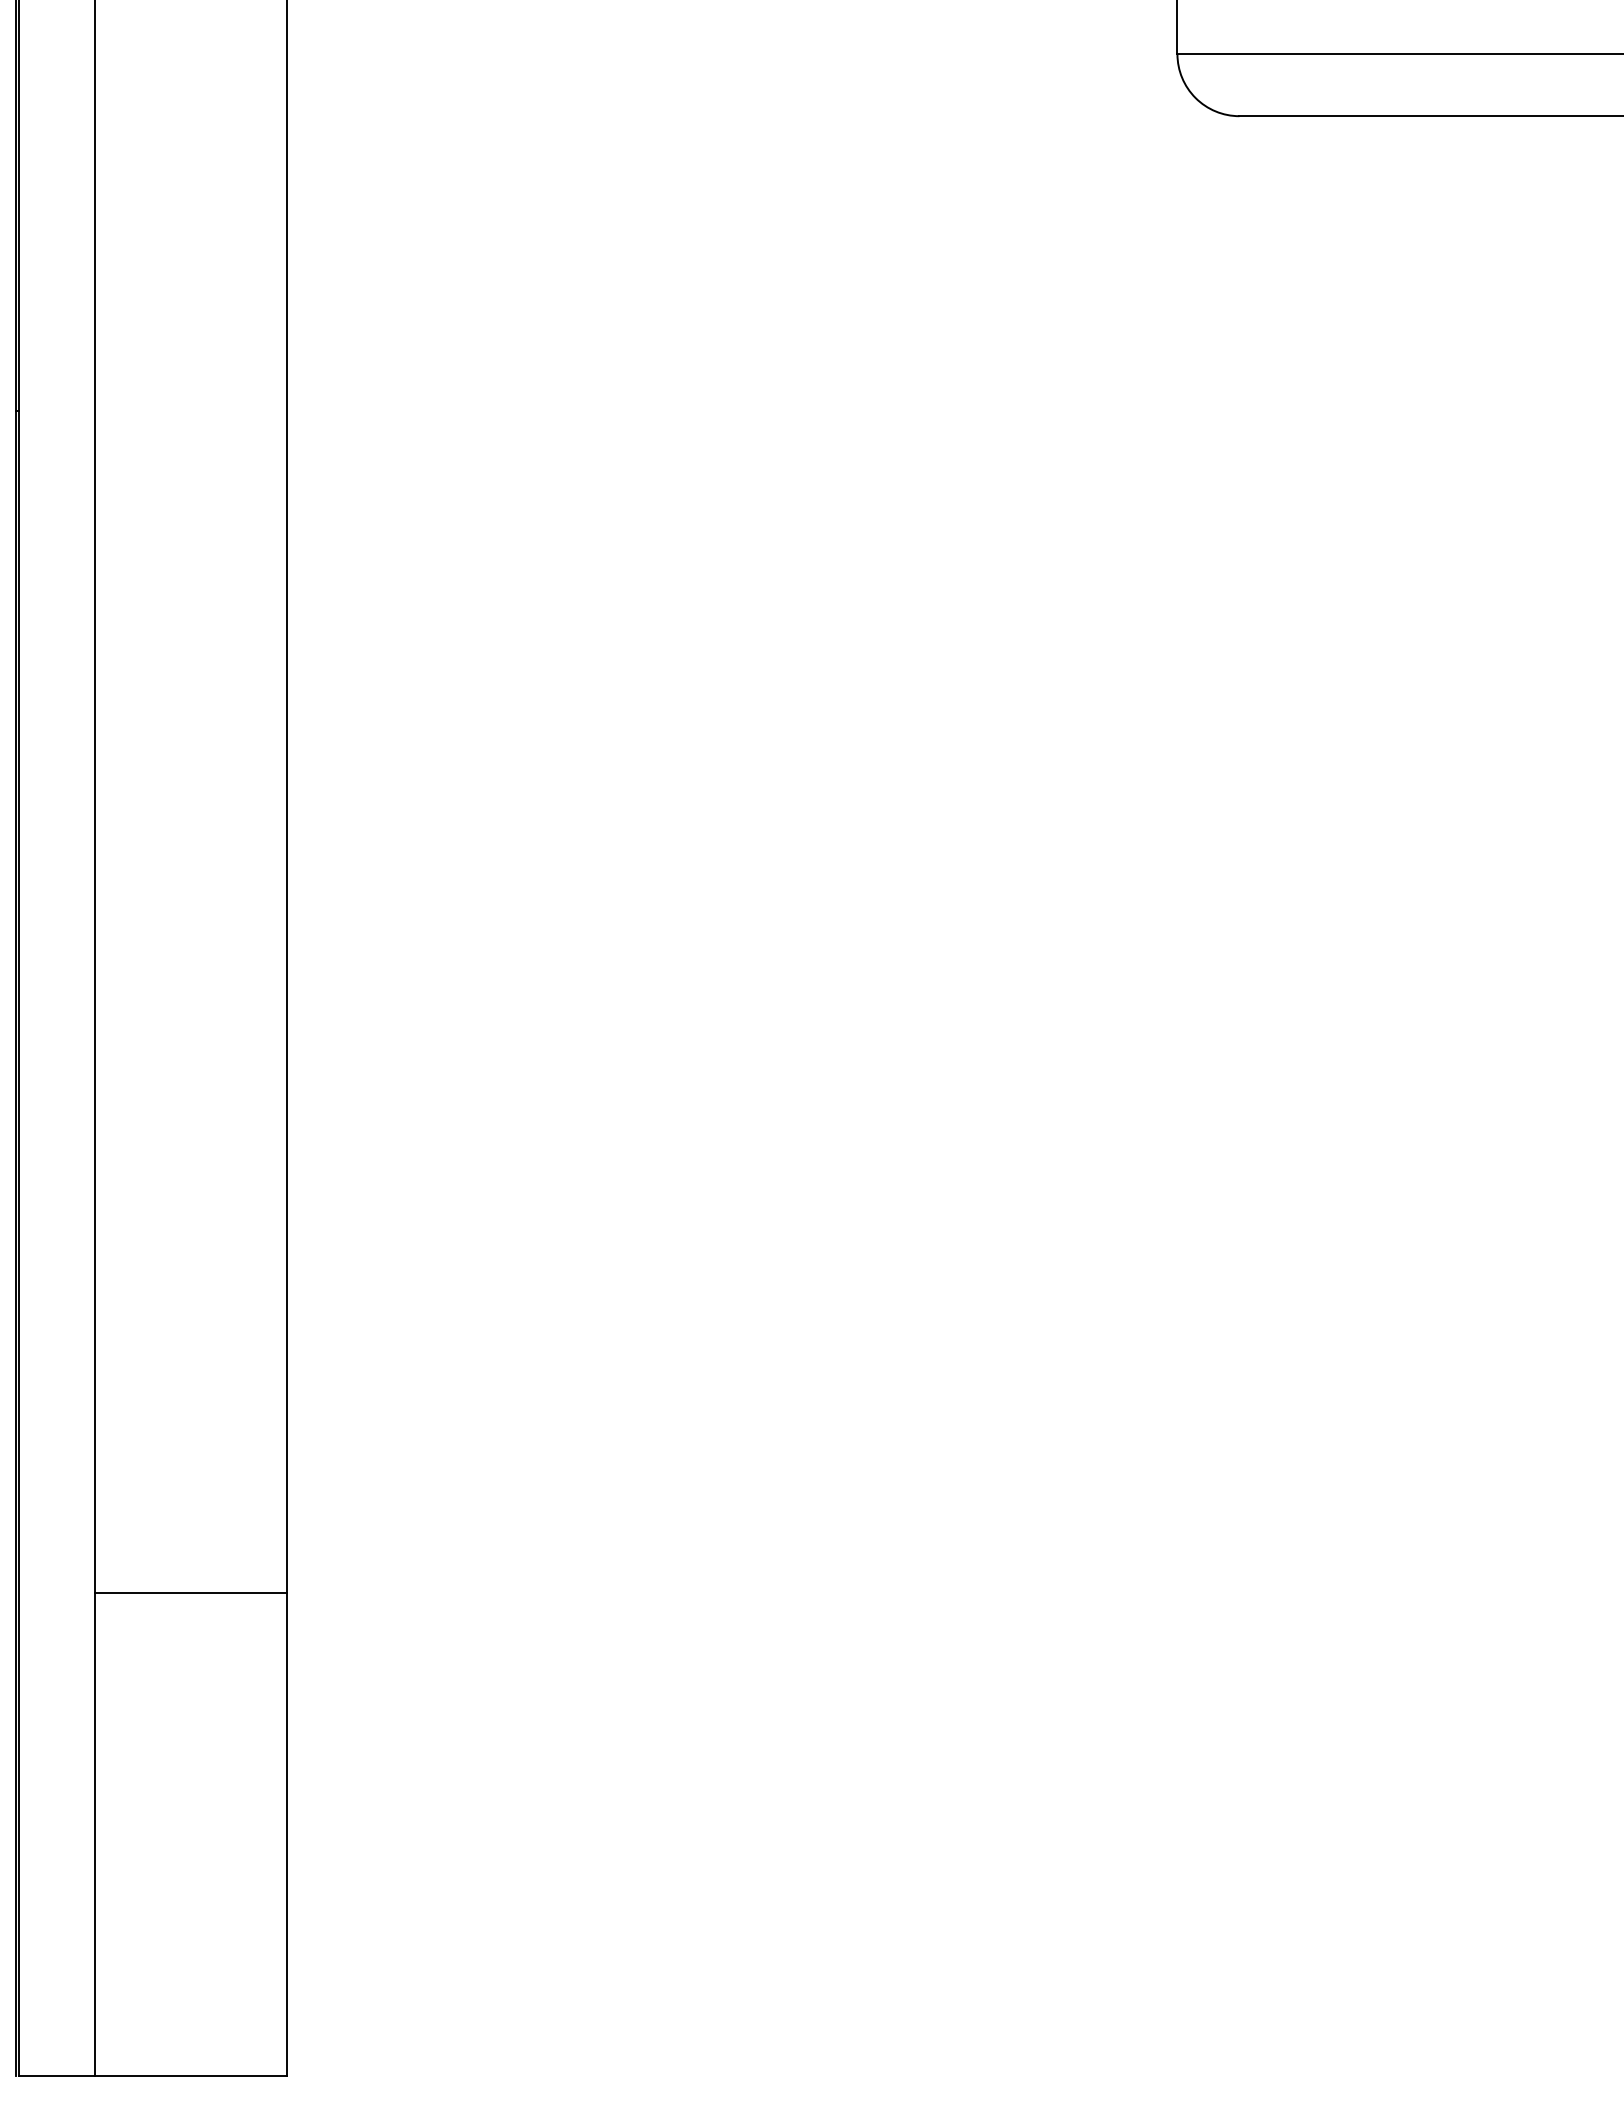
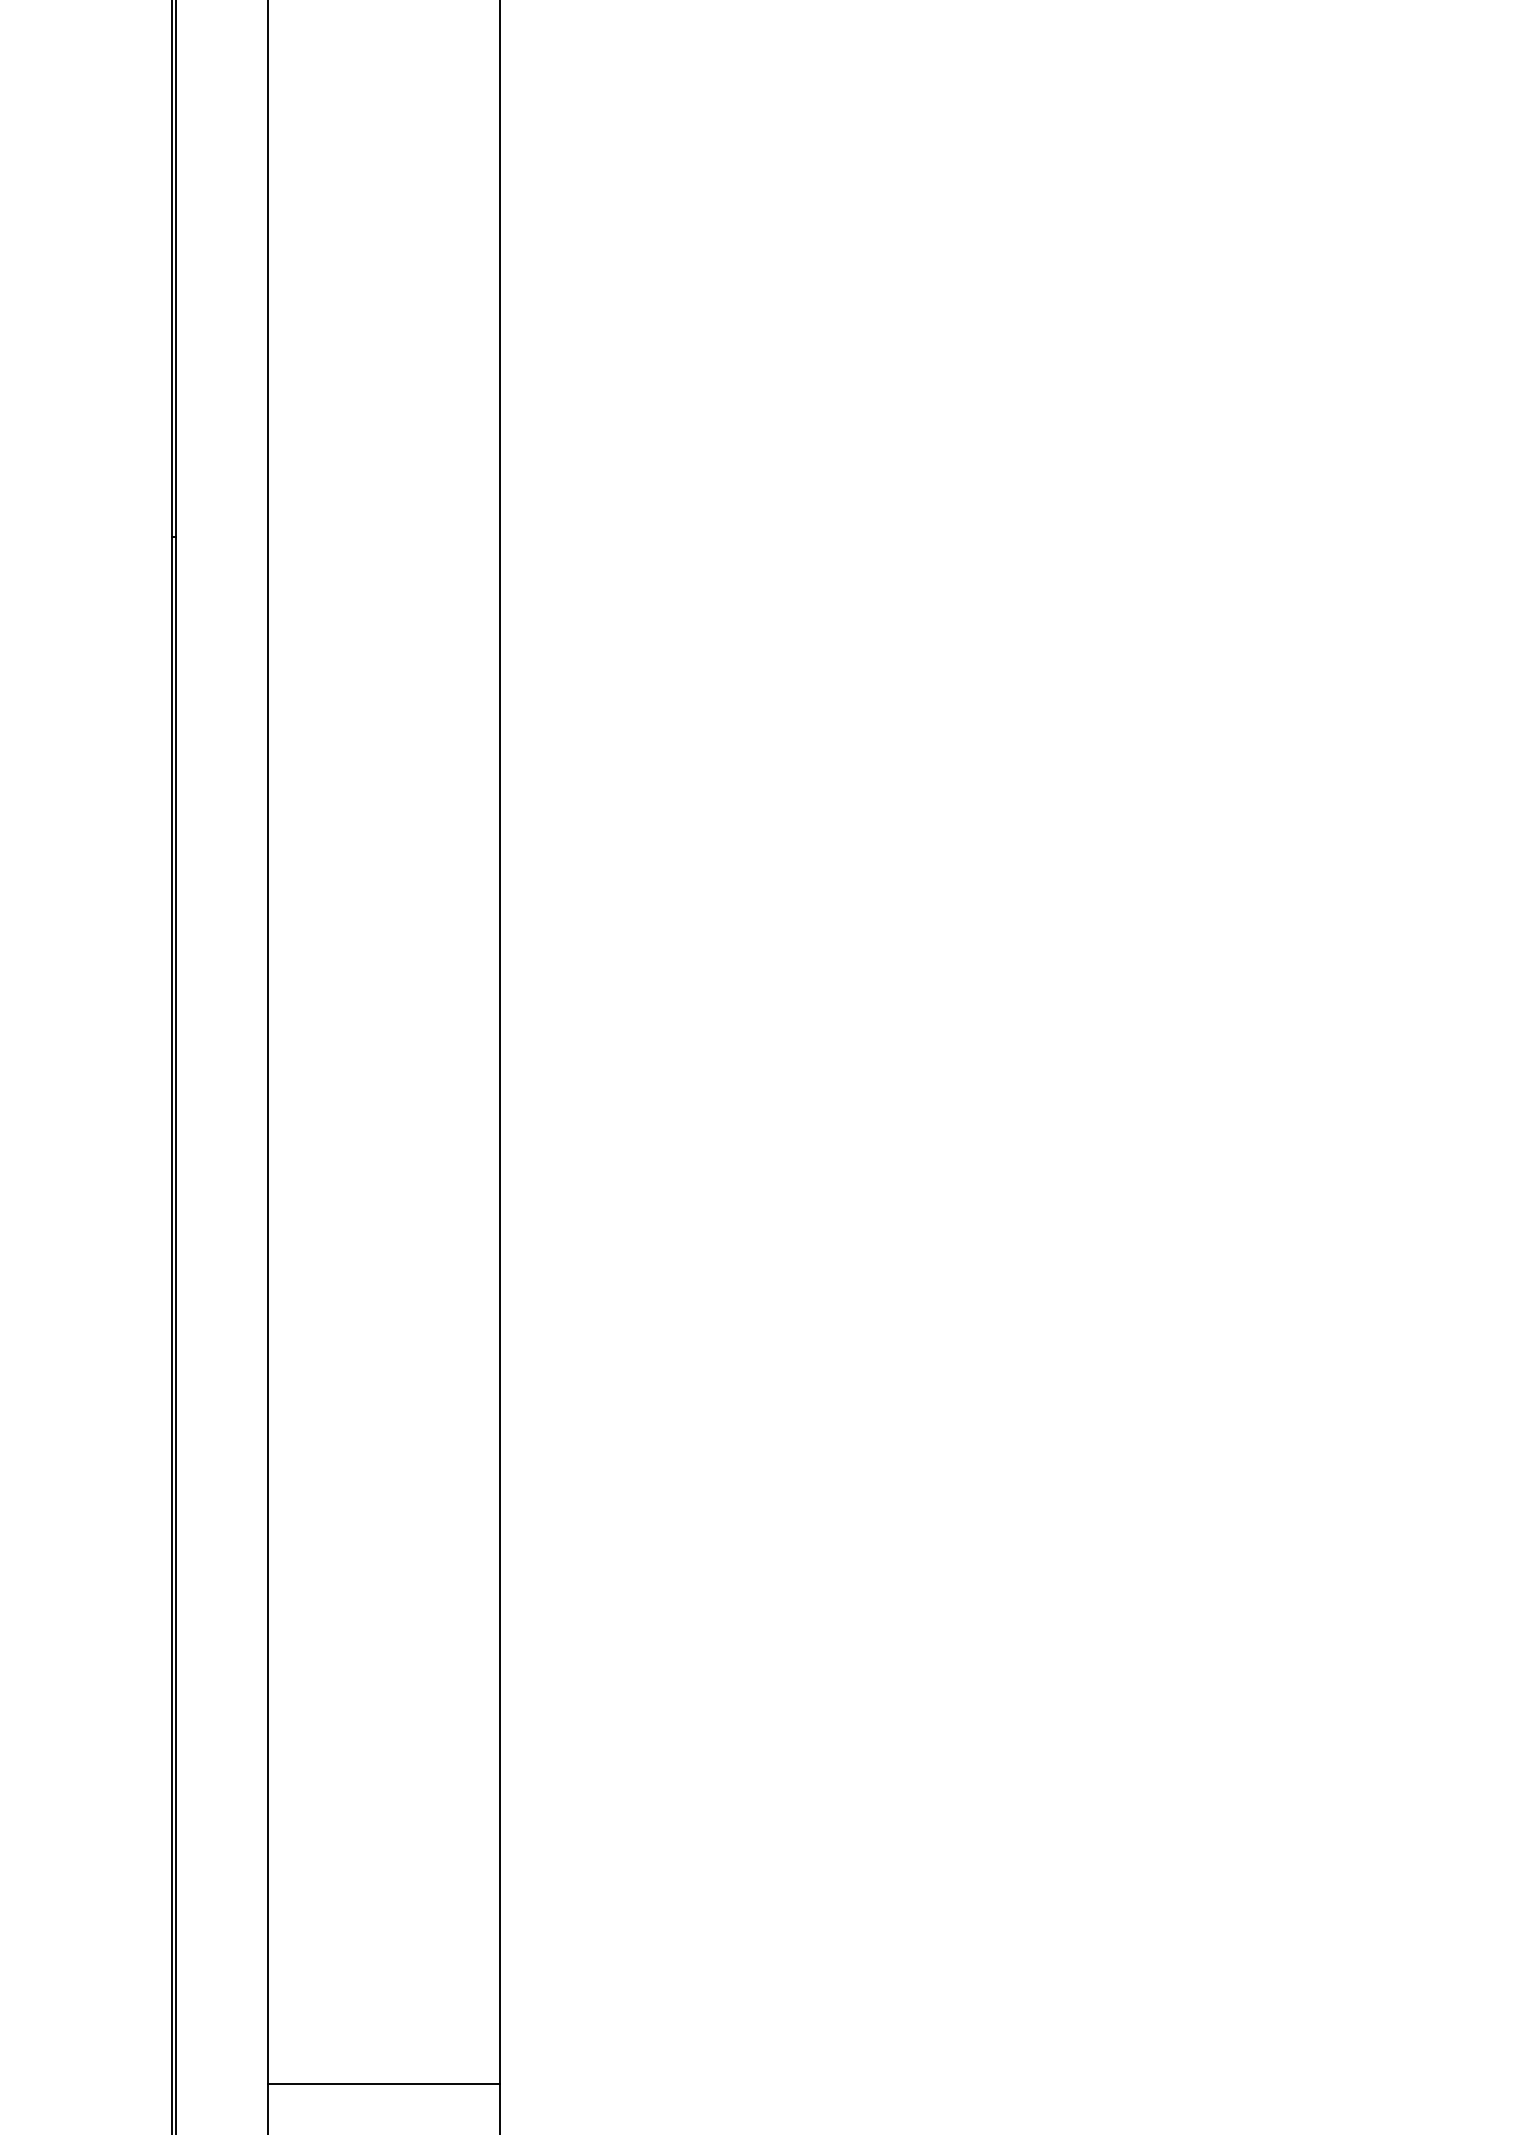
line: (190, 1592) -> (383, 2083), moved

